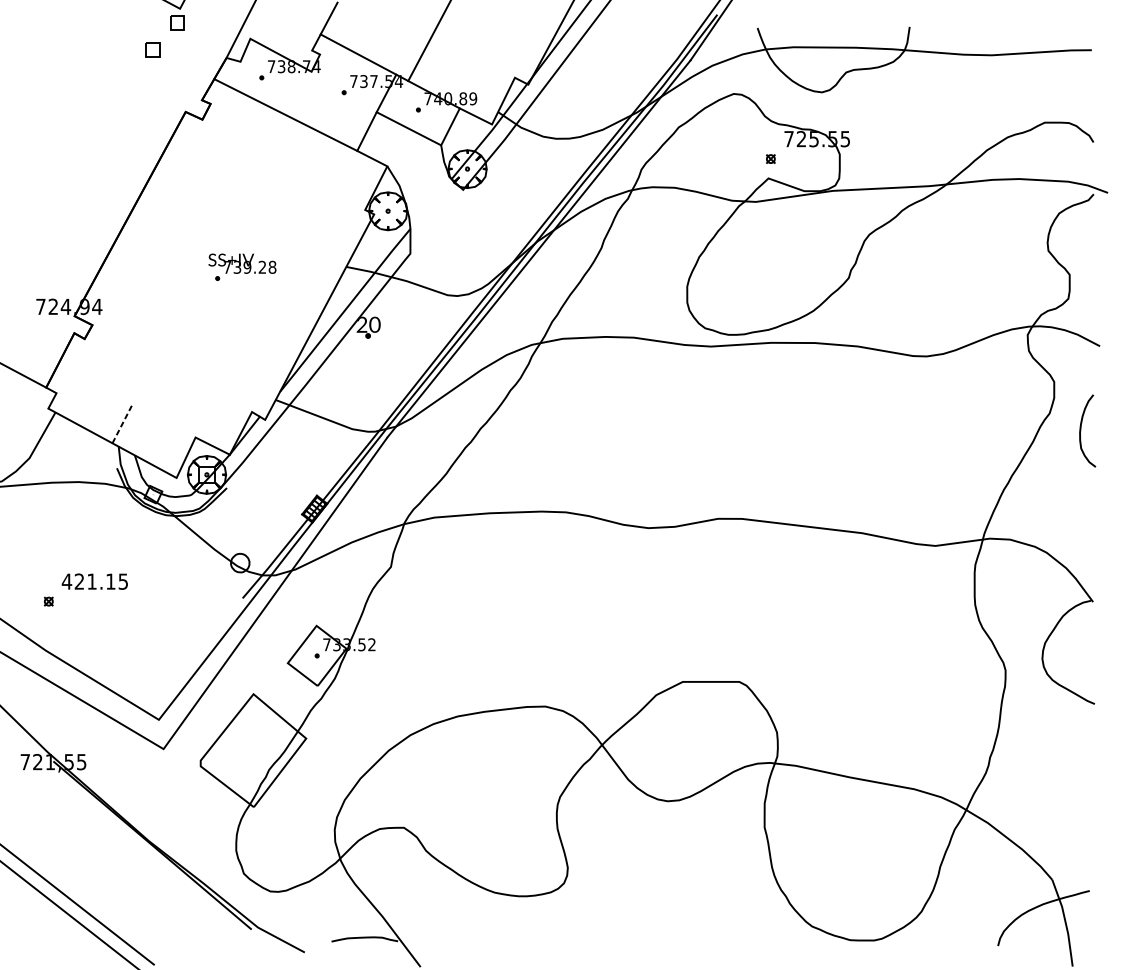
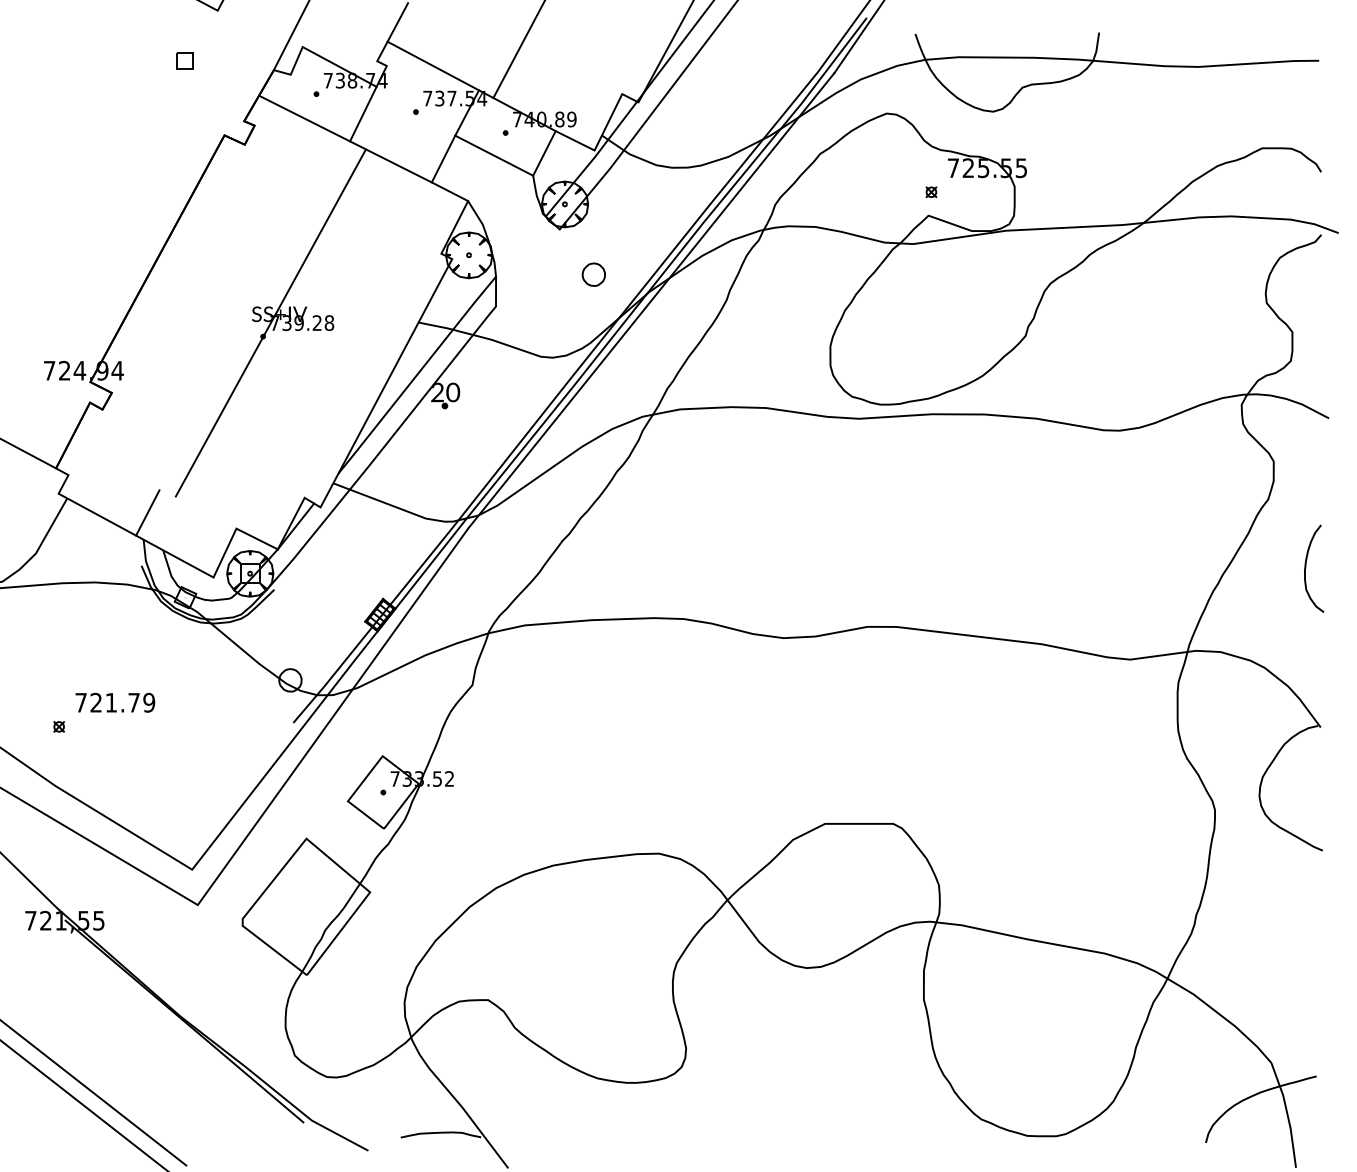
part: (177, 22) -> (214, 27), removed
line: (300, 93) -> (363, 113), added
part: (491, 227) -> (593, 274), added
line: (223, 266) -> (270, 322), added
line: (121, 424) -> (147, 513), dashed -> solid
curve: (1081, 430) -> (1306, 568), moved
text: (94, 581) -> (114, 702), 421.15 -> 721.79

